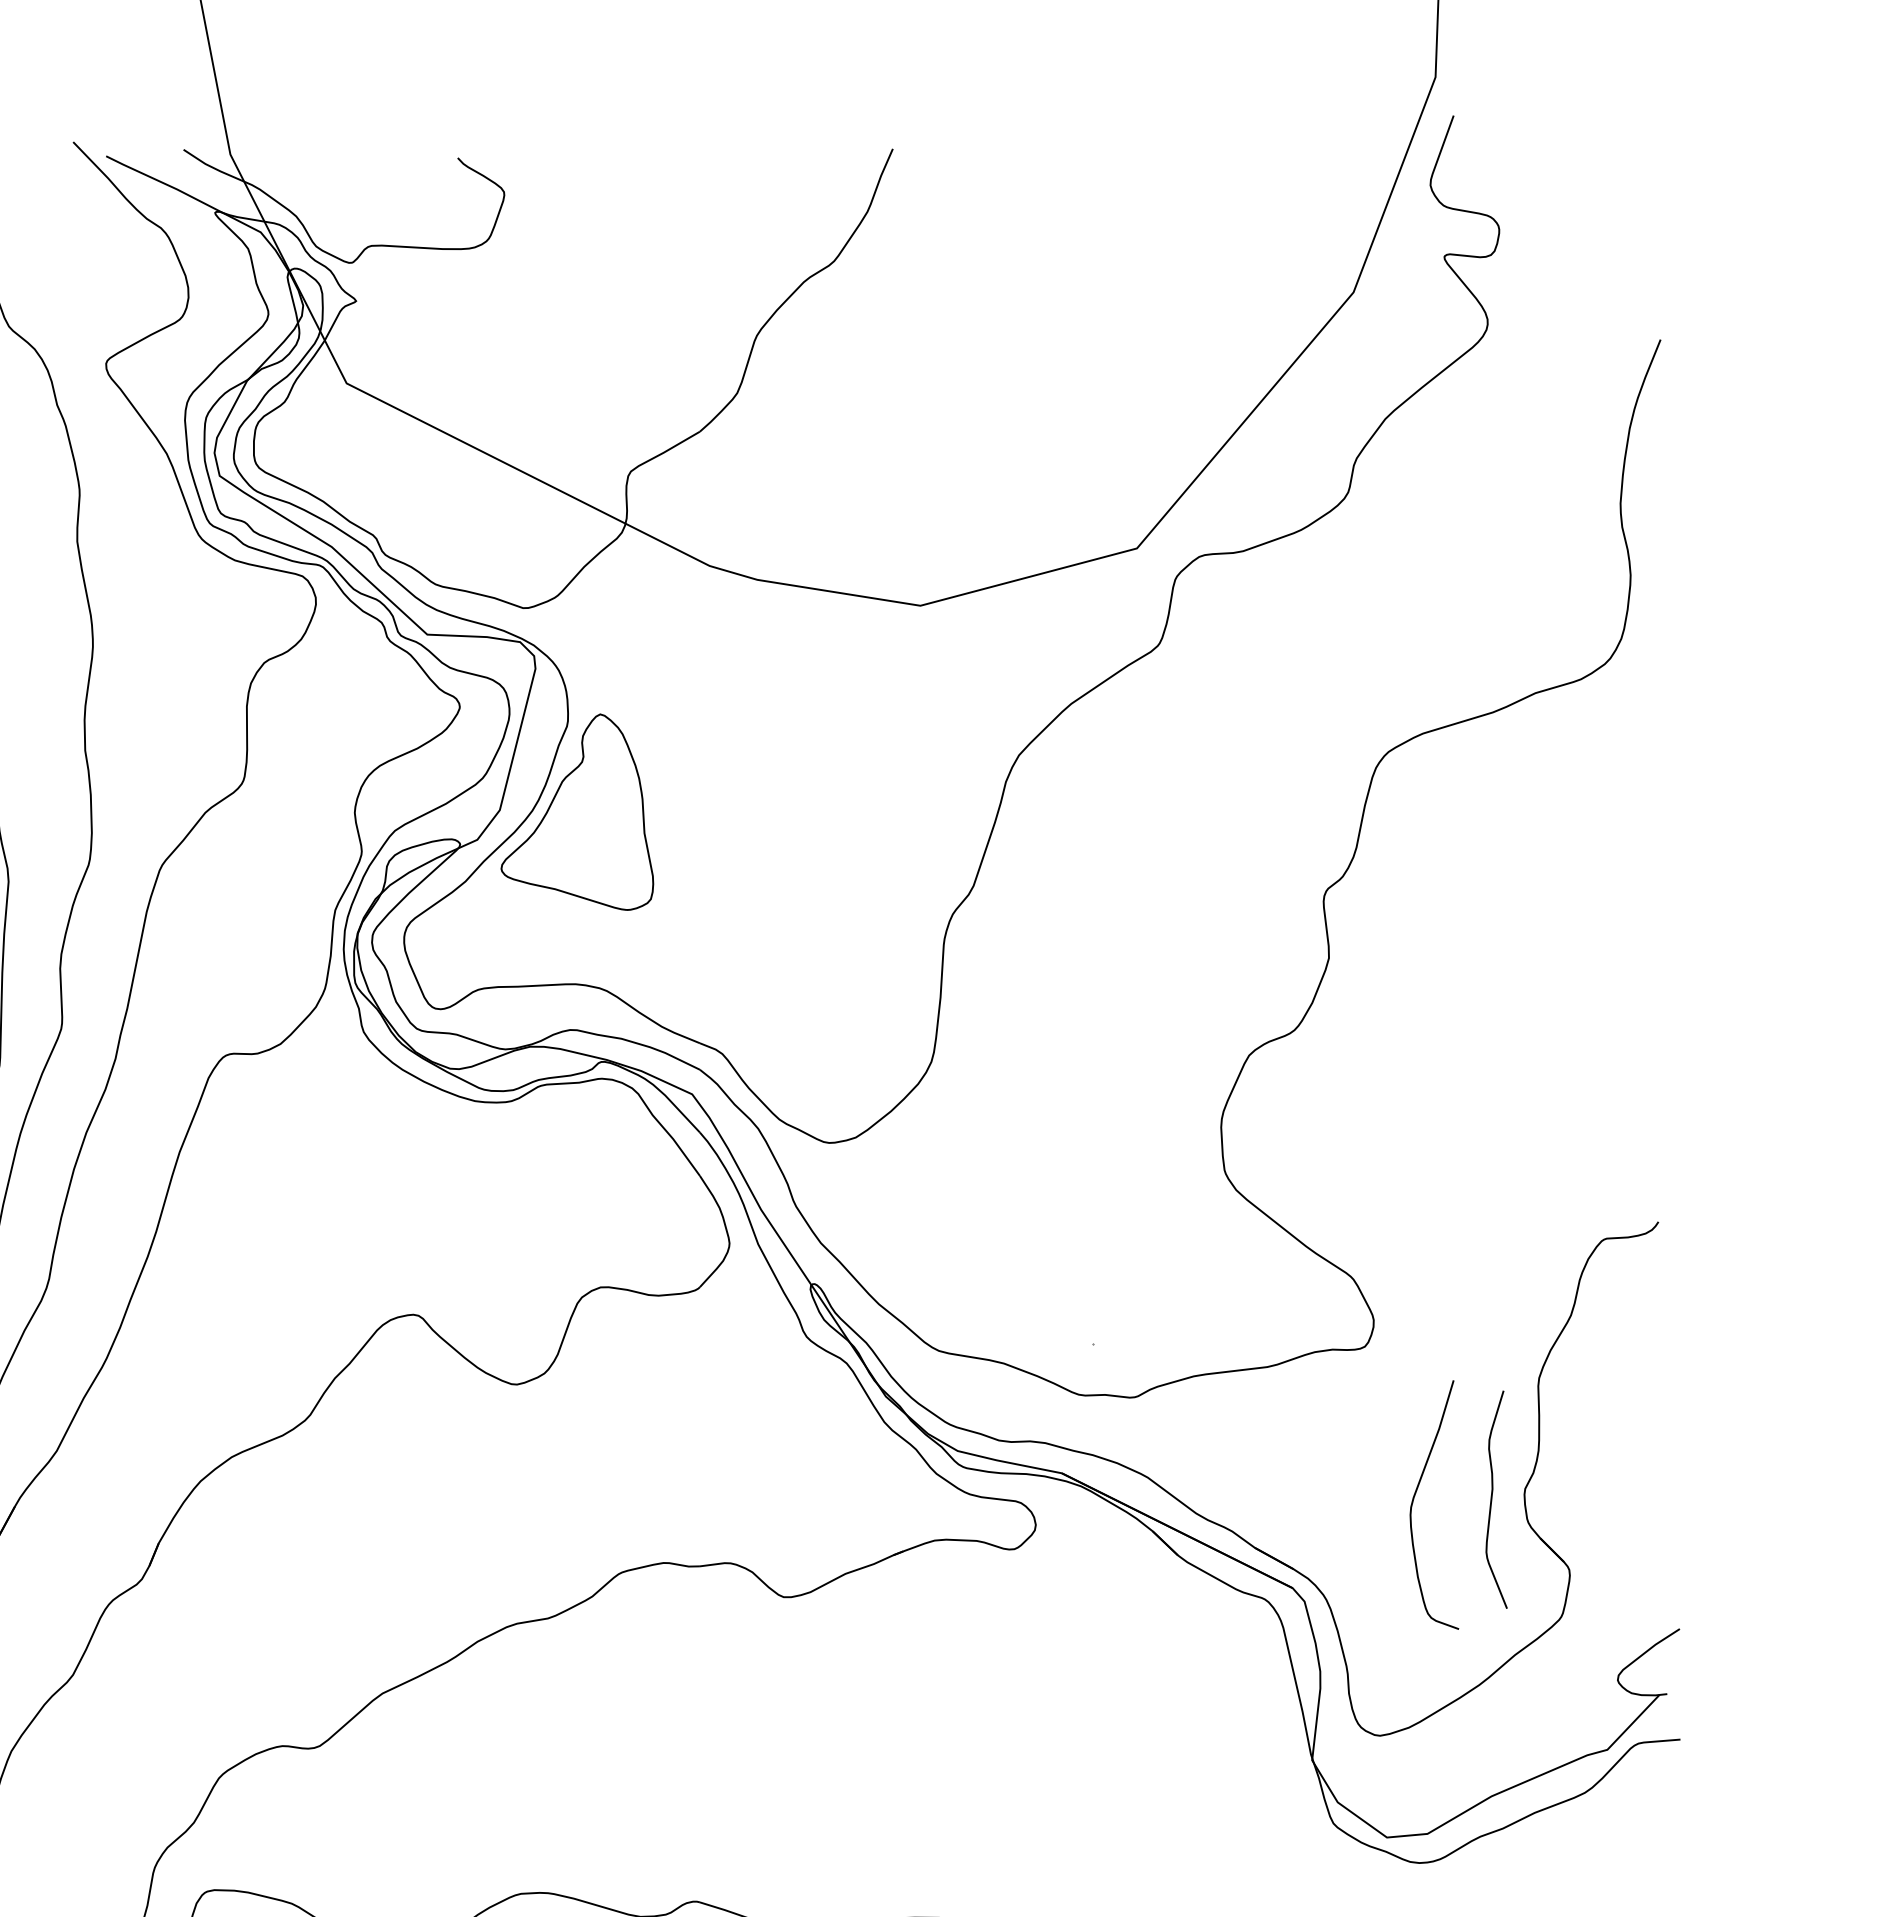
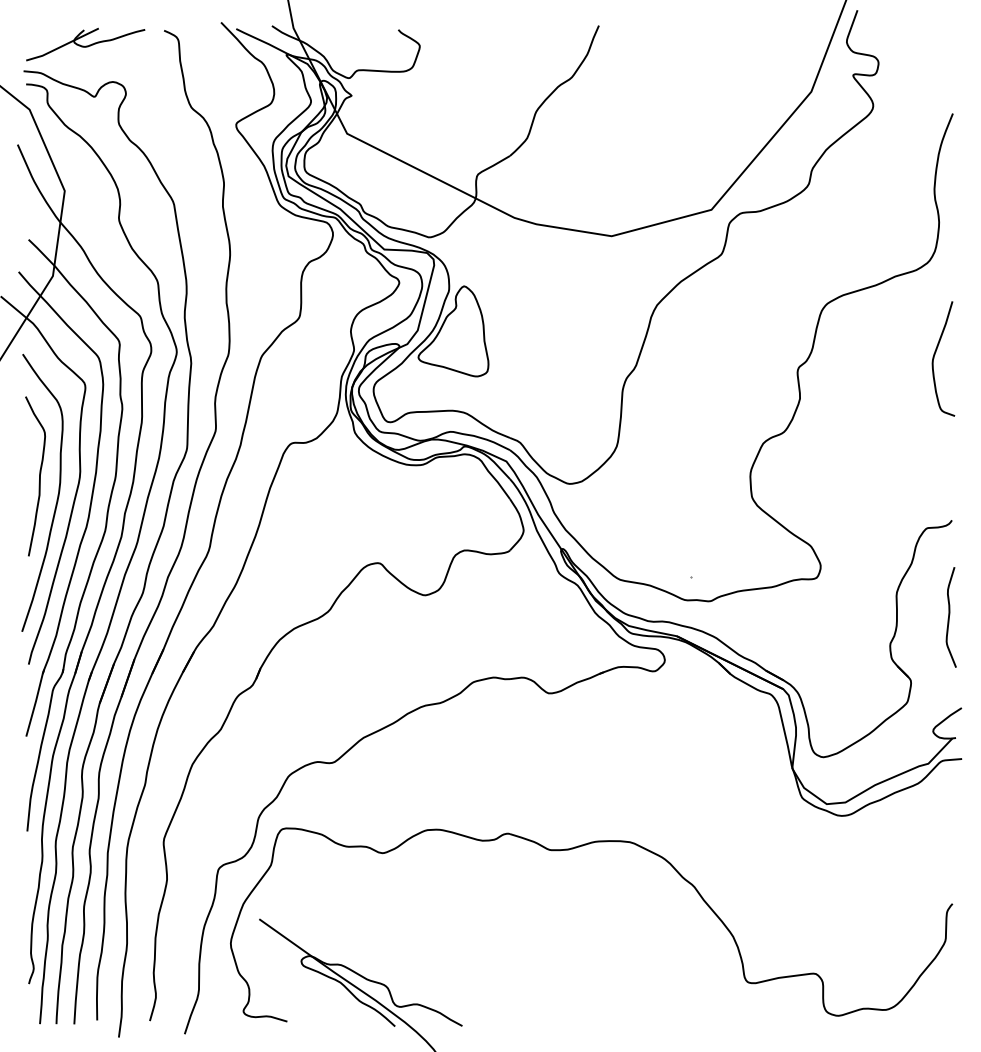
curve: (1416, 1497) -> (935, 355), moved
curve: (1492, 1499) -> (949, 617), moved

